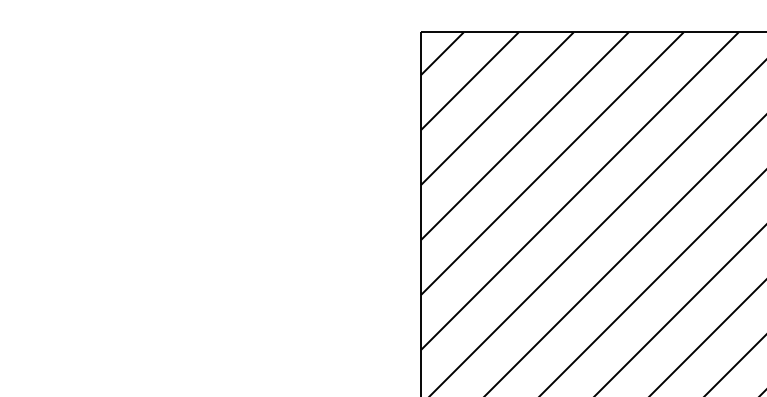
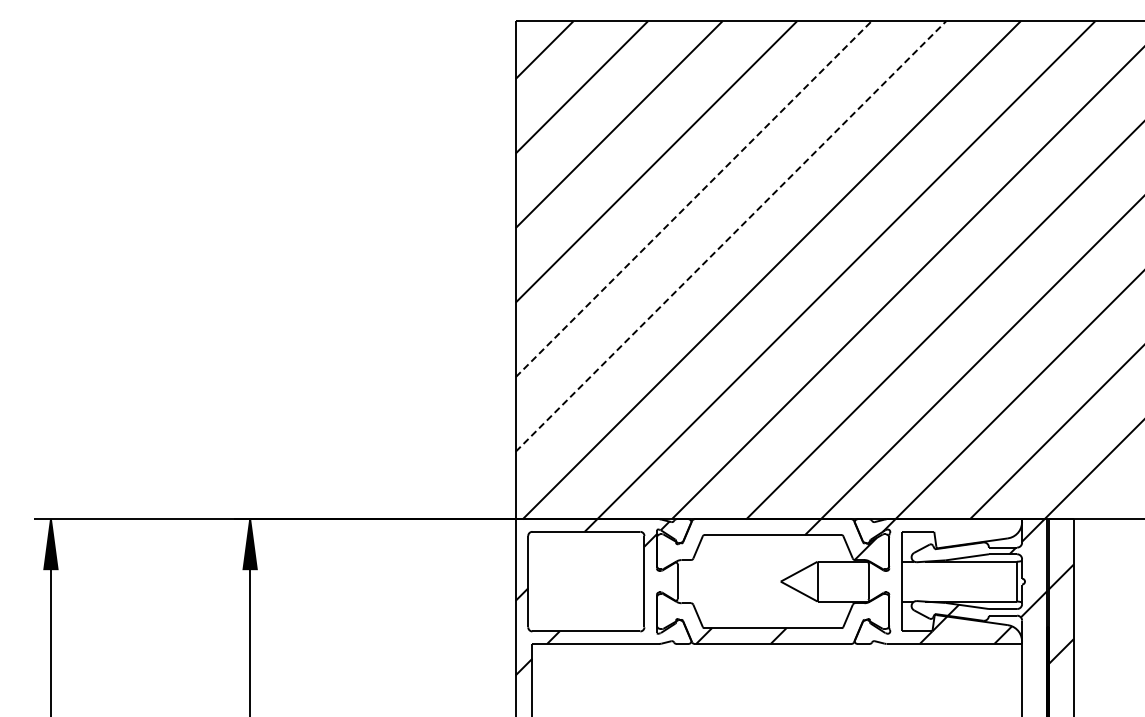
line: (552, 163) -> (693, 199), solid -> dashed
line: (580, 191) -> (731, 236), solid -> dashed

